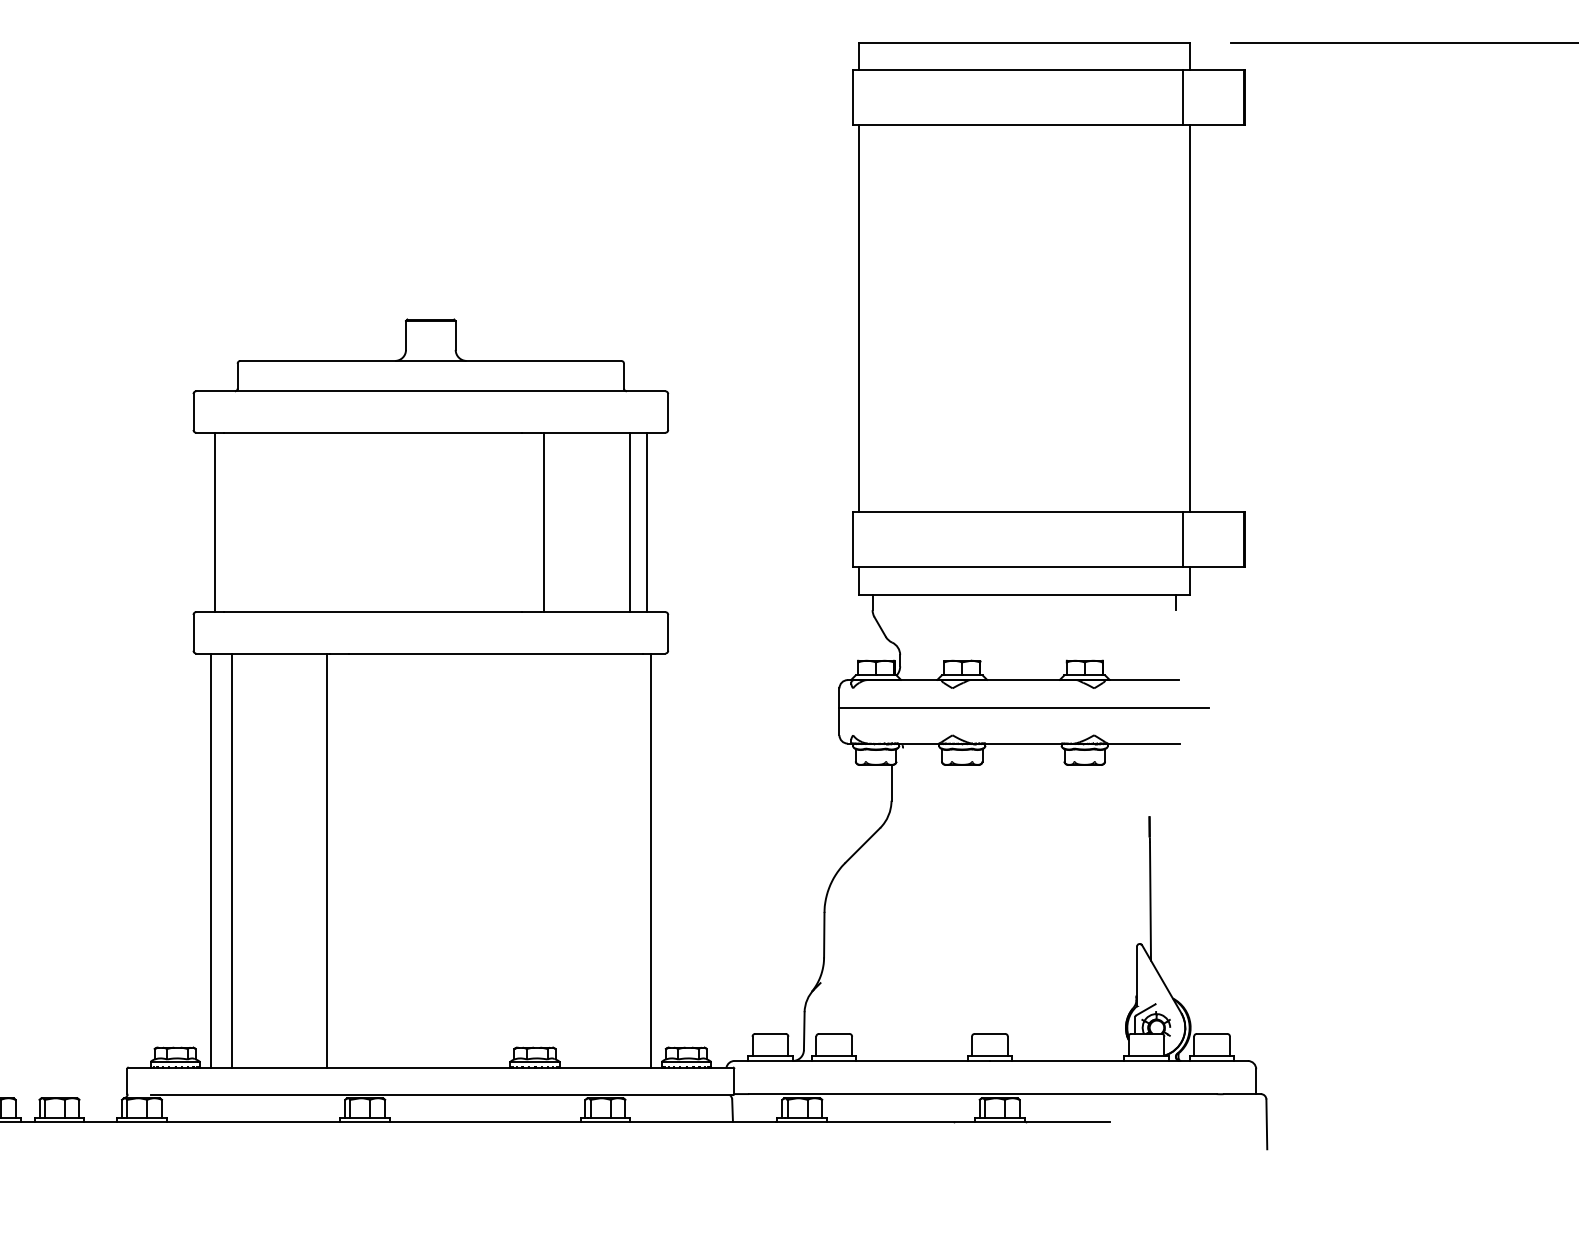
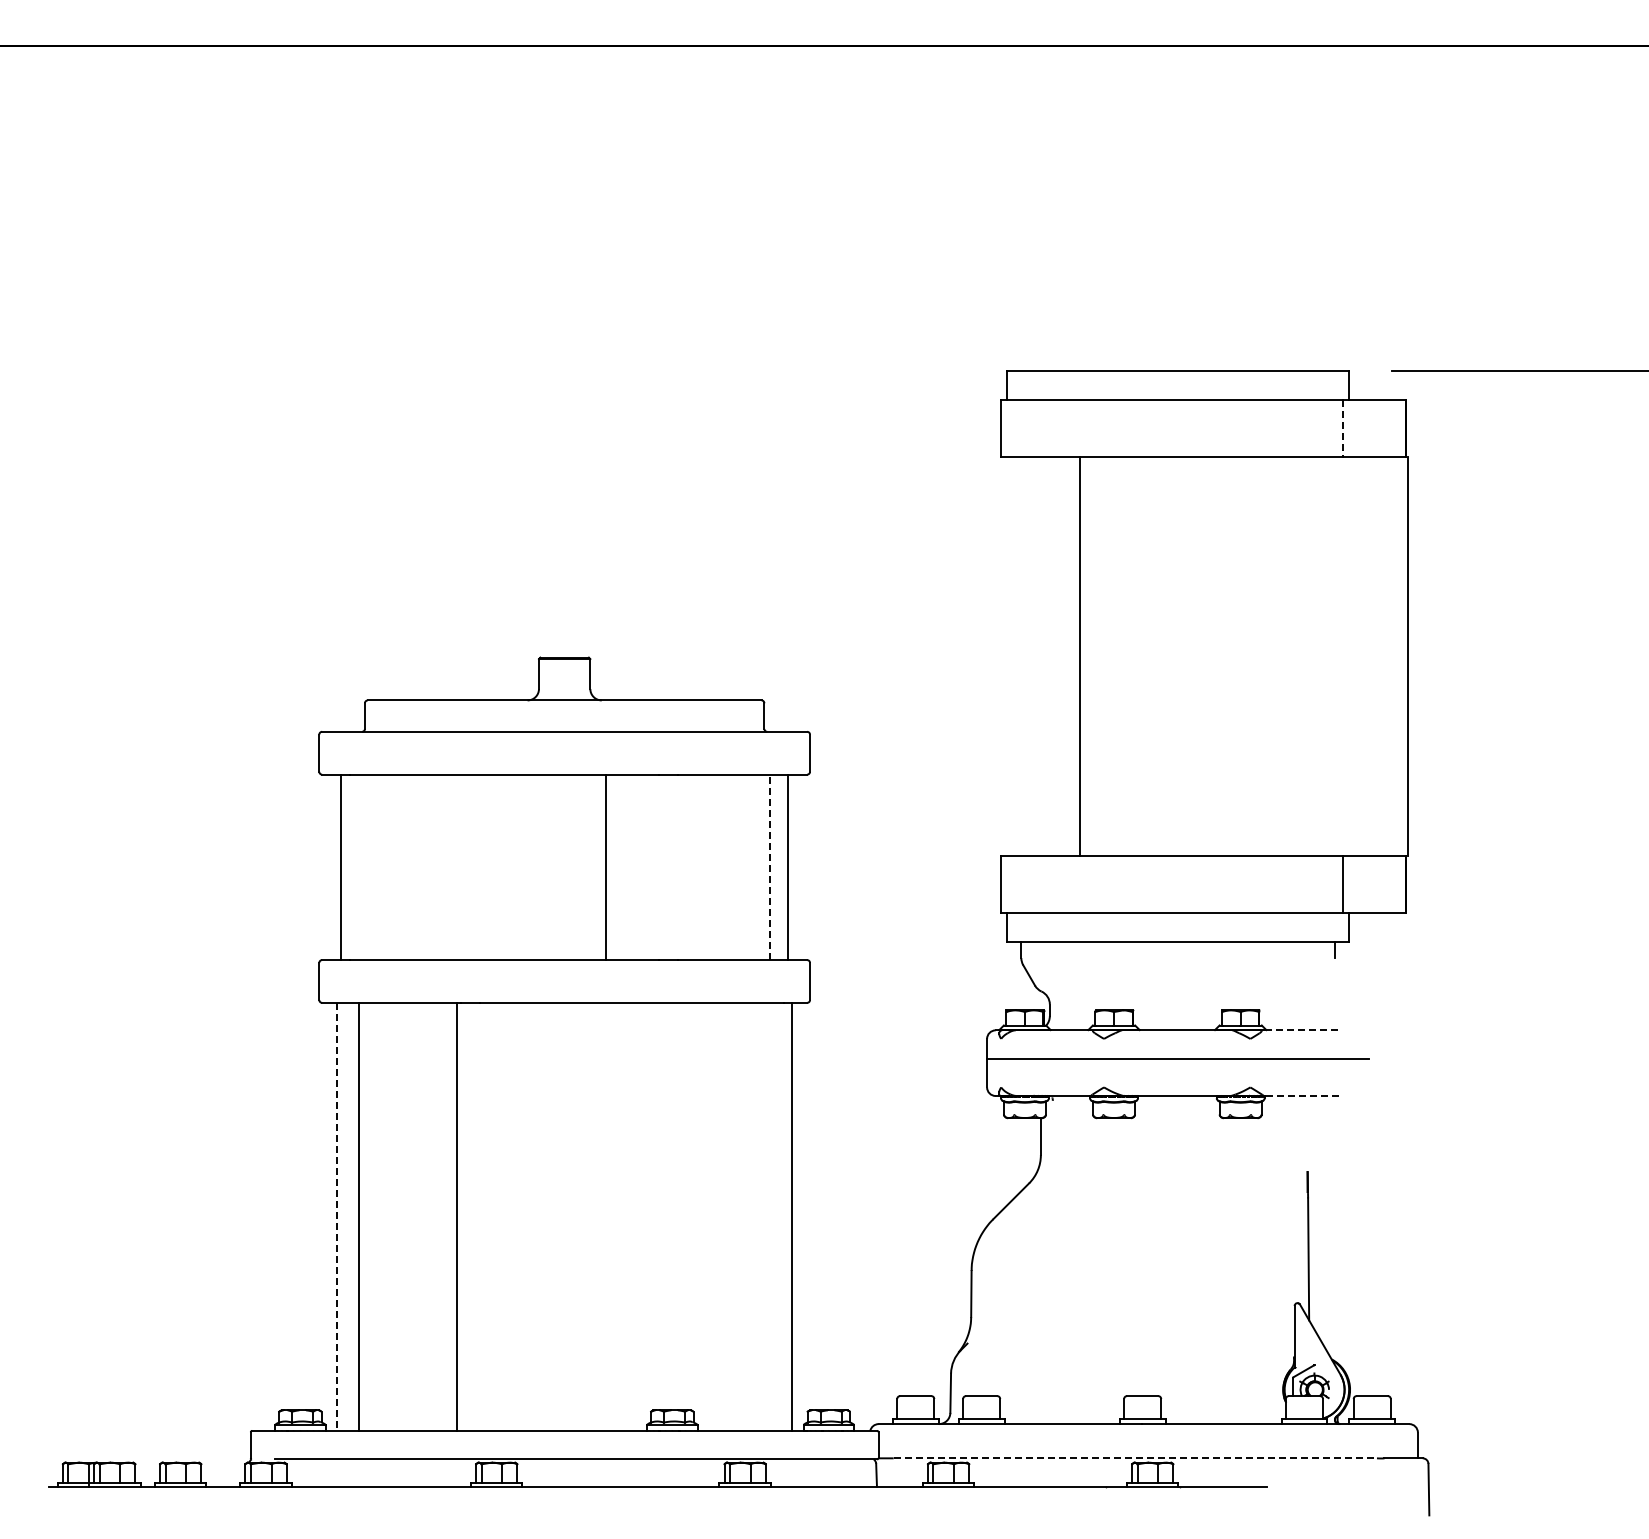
line: (1183, 97) -> (1342, 428), solid -> dashed
line: (859, 318) -> (1080, 656), moved
line: (1190, 318) -> (1408, 656), moved
line: (543, 522) -> (606, 867), moved
line: (629, 522) -> (770, 867), solid -> dashed
line: (1144, 680) -> (1302, 1030), solid -> dashed
line: (1143, 743) -> (1301, 1095), solid -> dashed
line: (210, 860) -> (336, 1216), solid -> dashed
line: (983, 1094) -> (1135, 1458), solid -> dashed

